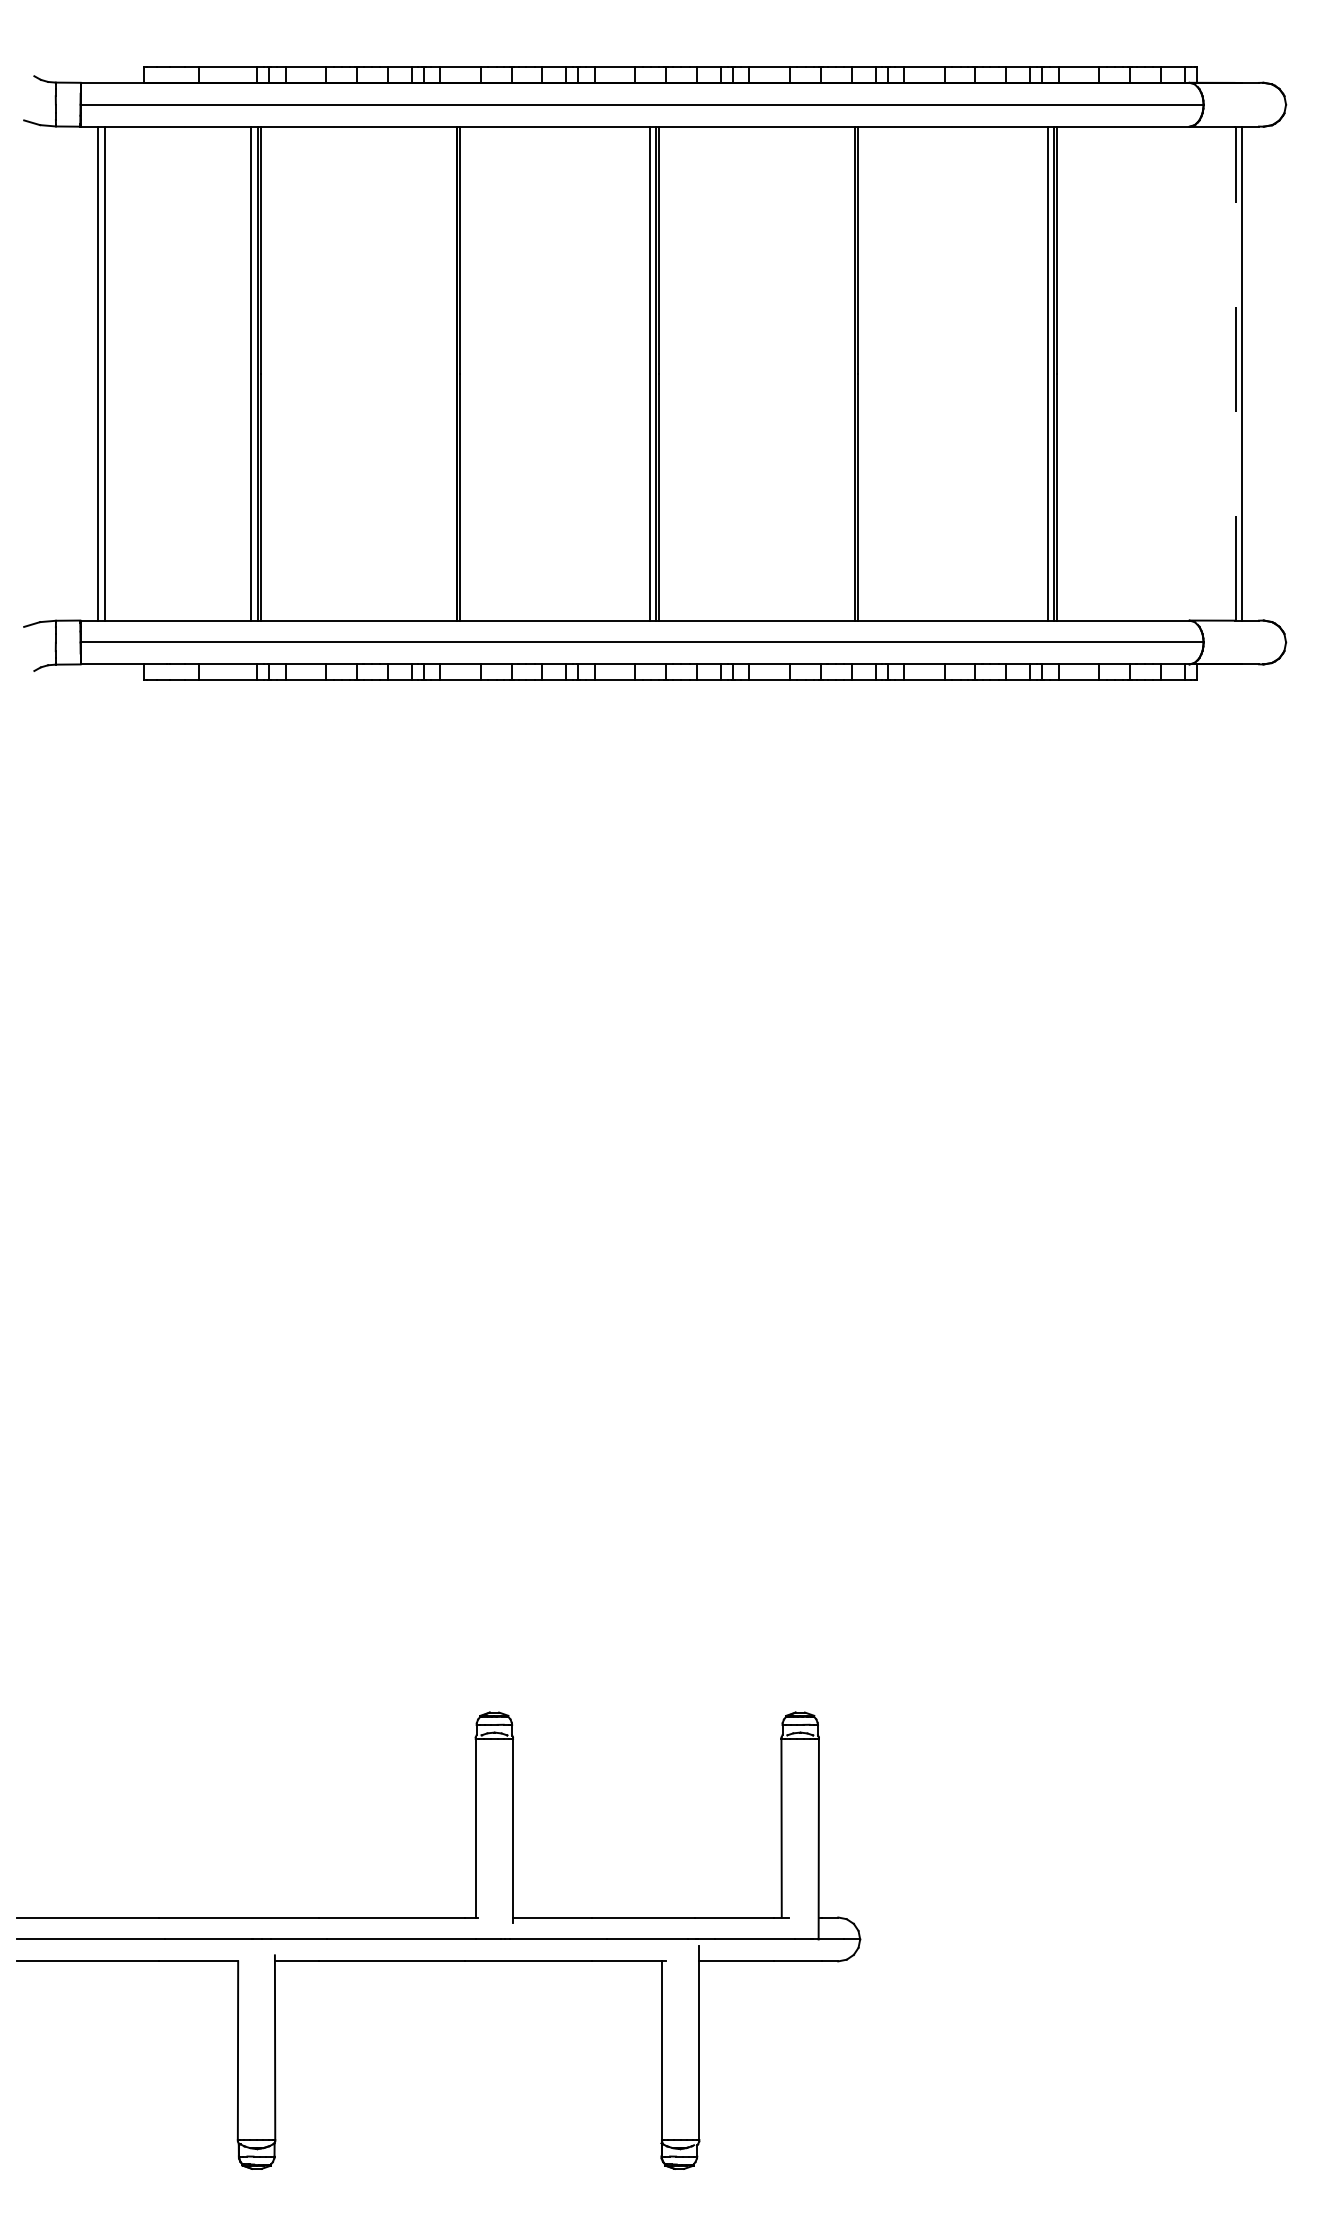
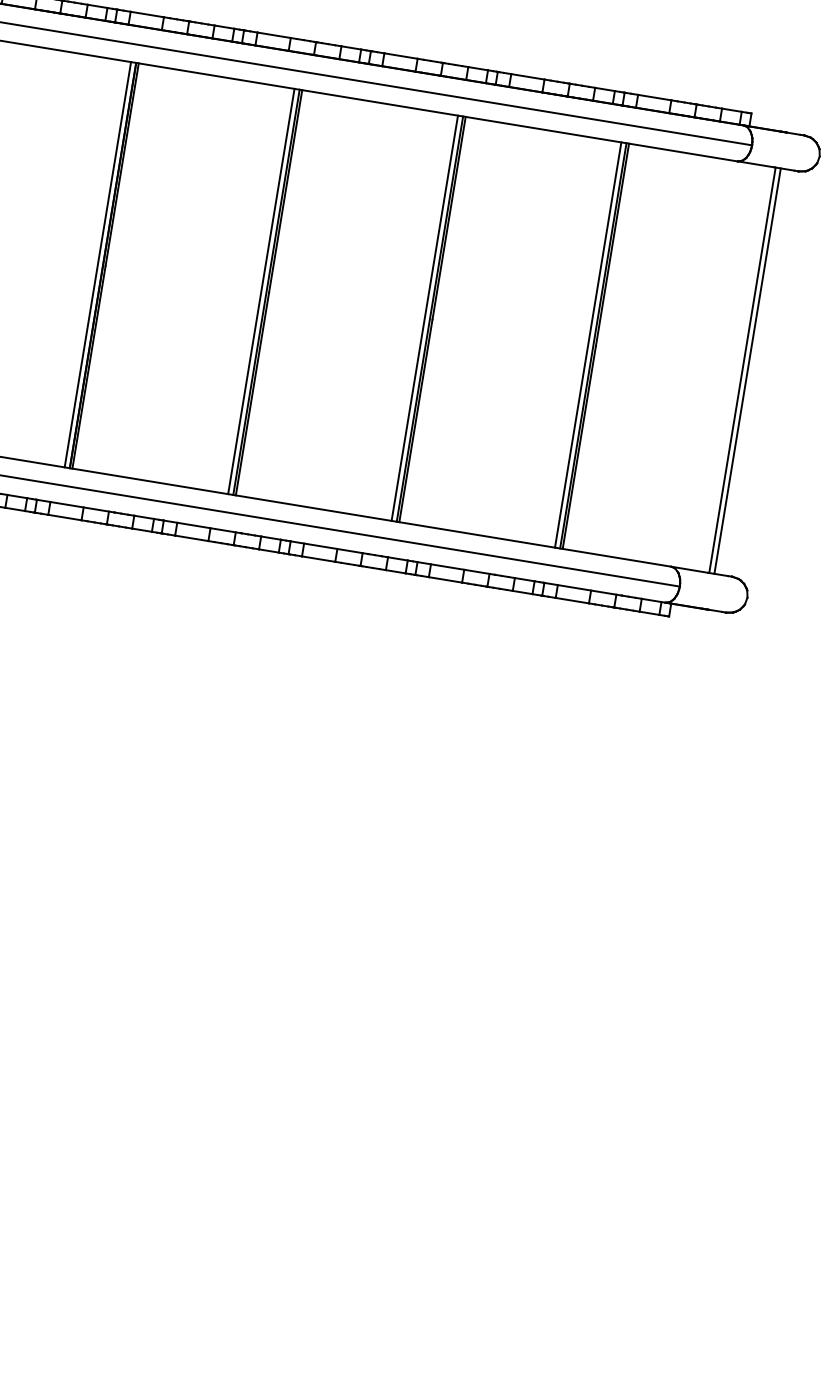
line: (450, 373) -> (97, 264), added
line: (848, 373) -> (424, 318), added
line: (1235, 373) -> (742, 370), dashed -> solid

